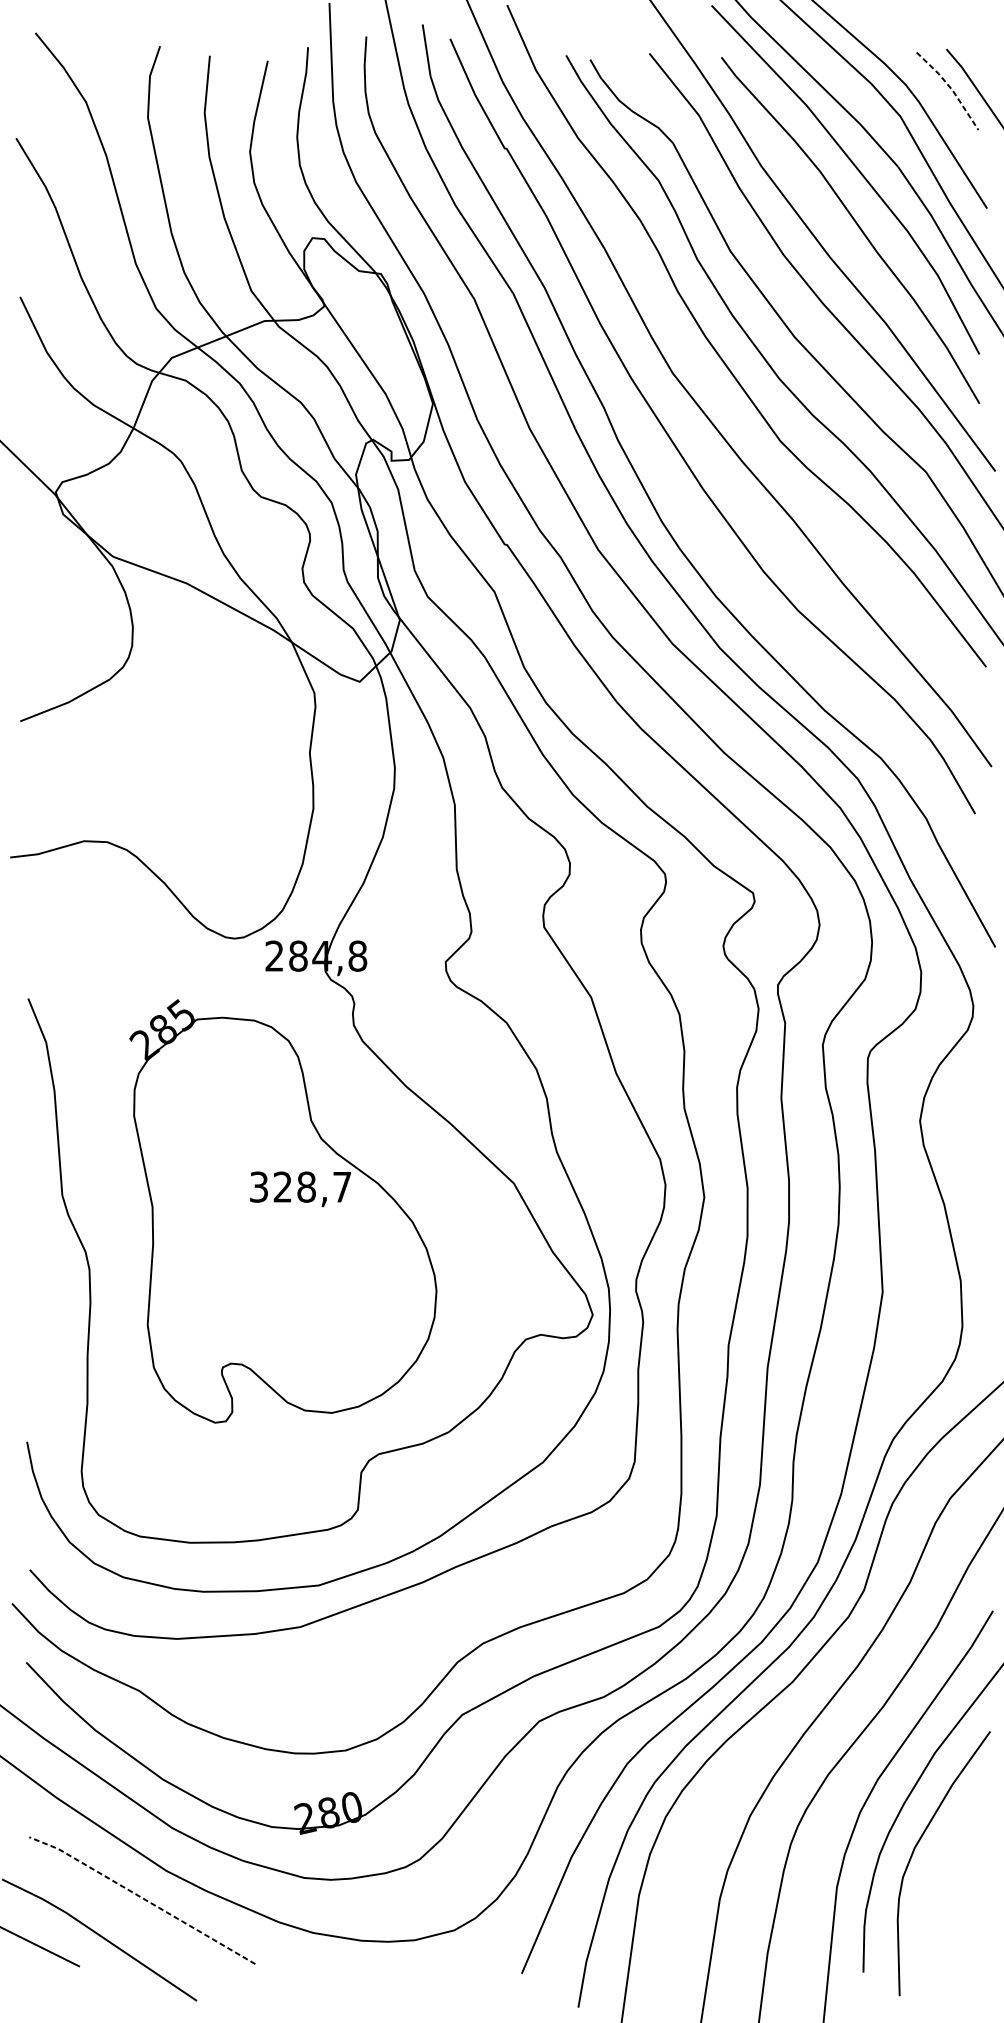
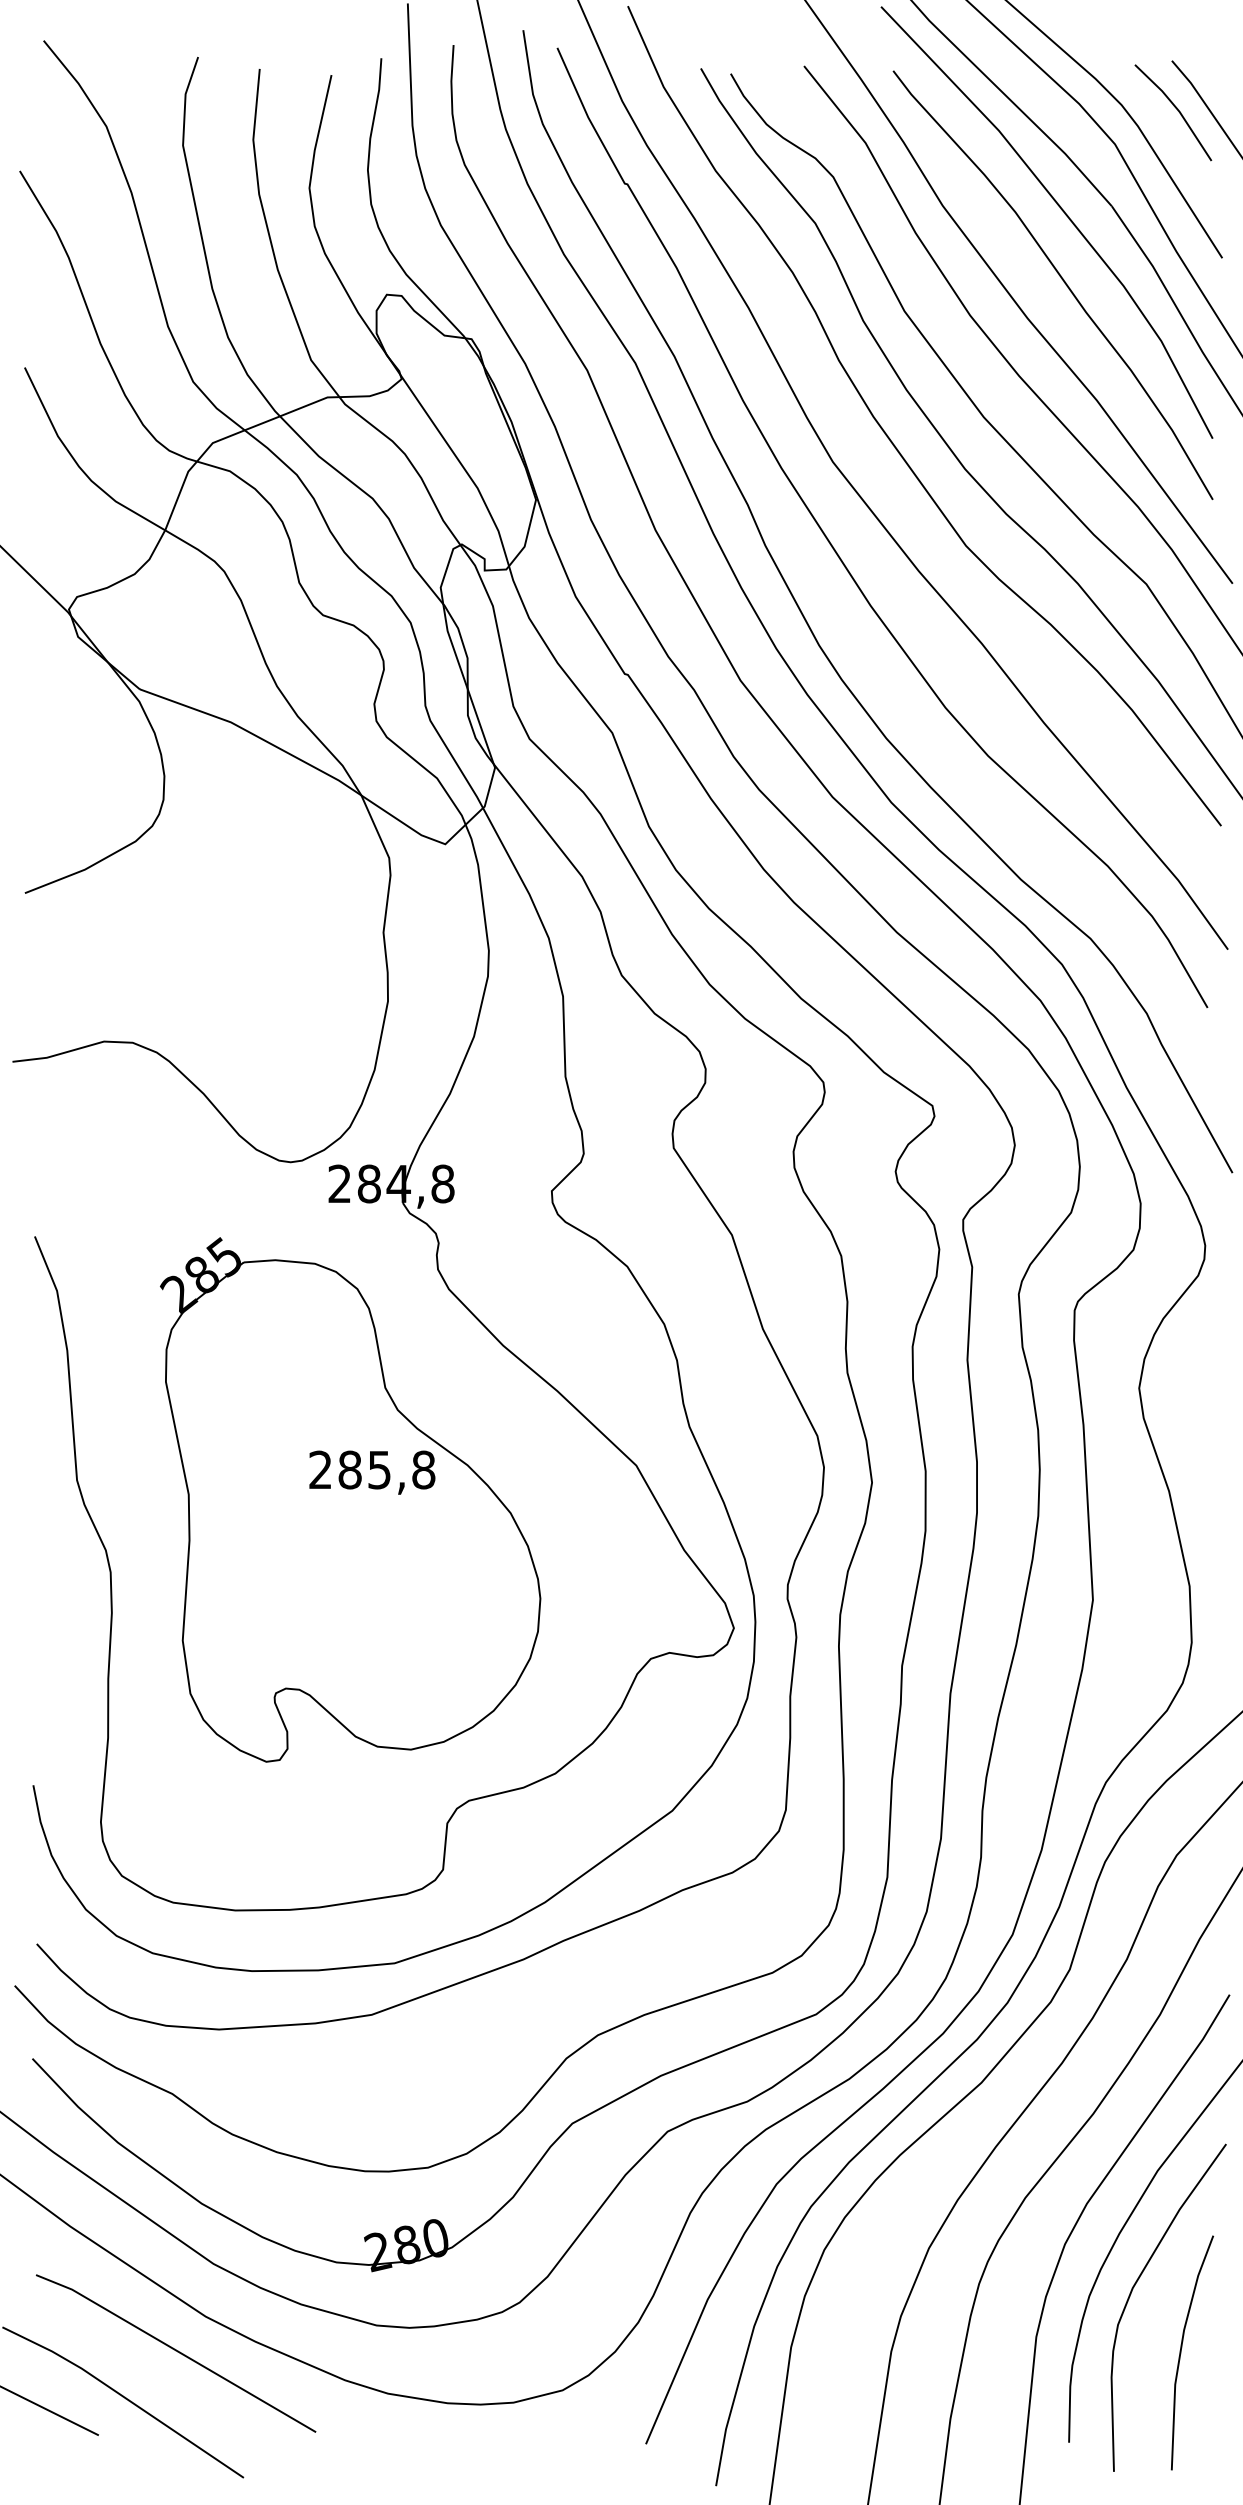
line: (950, 88) -> (1177, 109), dashed -> solid
text: (300, 1186) -> (372, 1469), 328,7 -> 285,8
line: (142, 1898) -> (176, 2350), dashed -> solid
line: (954, 1899) -> (1181, 2352), added

